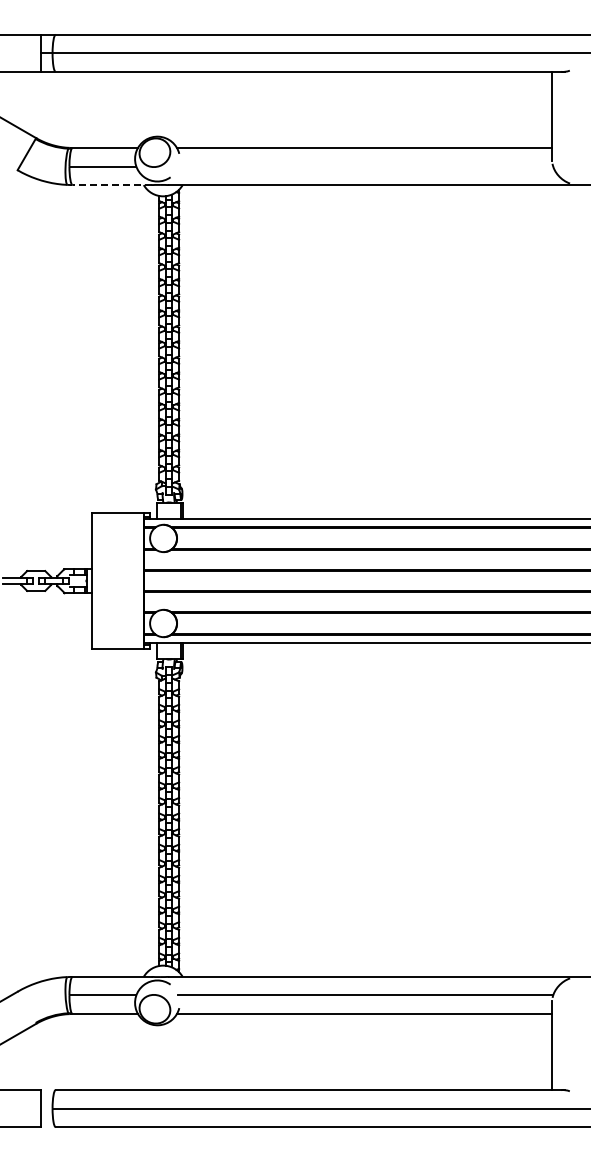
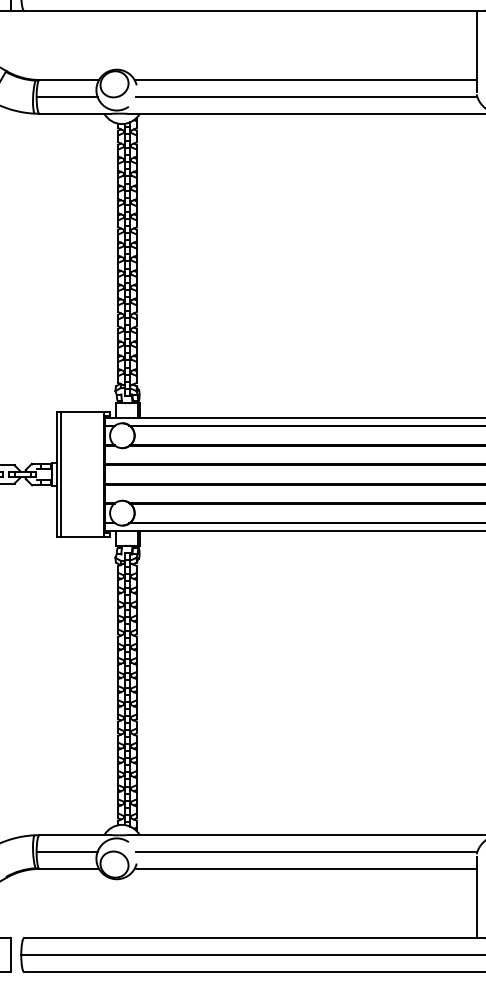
line: (365, 166) -> (306, 96), added
line: (111, 185) -> (74, 114), dashed -> solid
line: (95, 580) -> (60, 474), added

